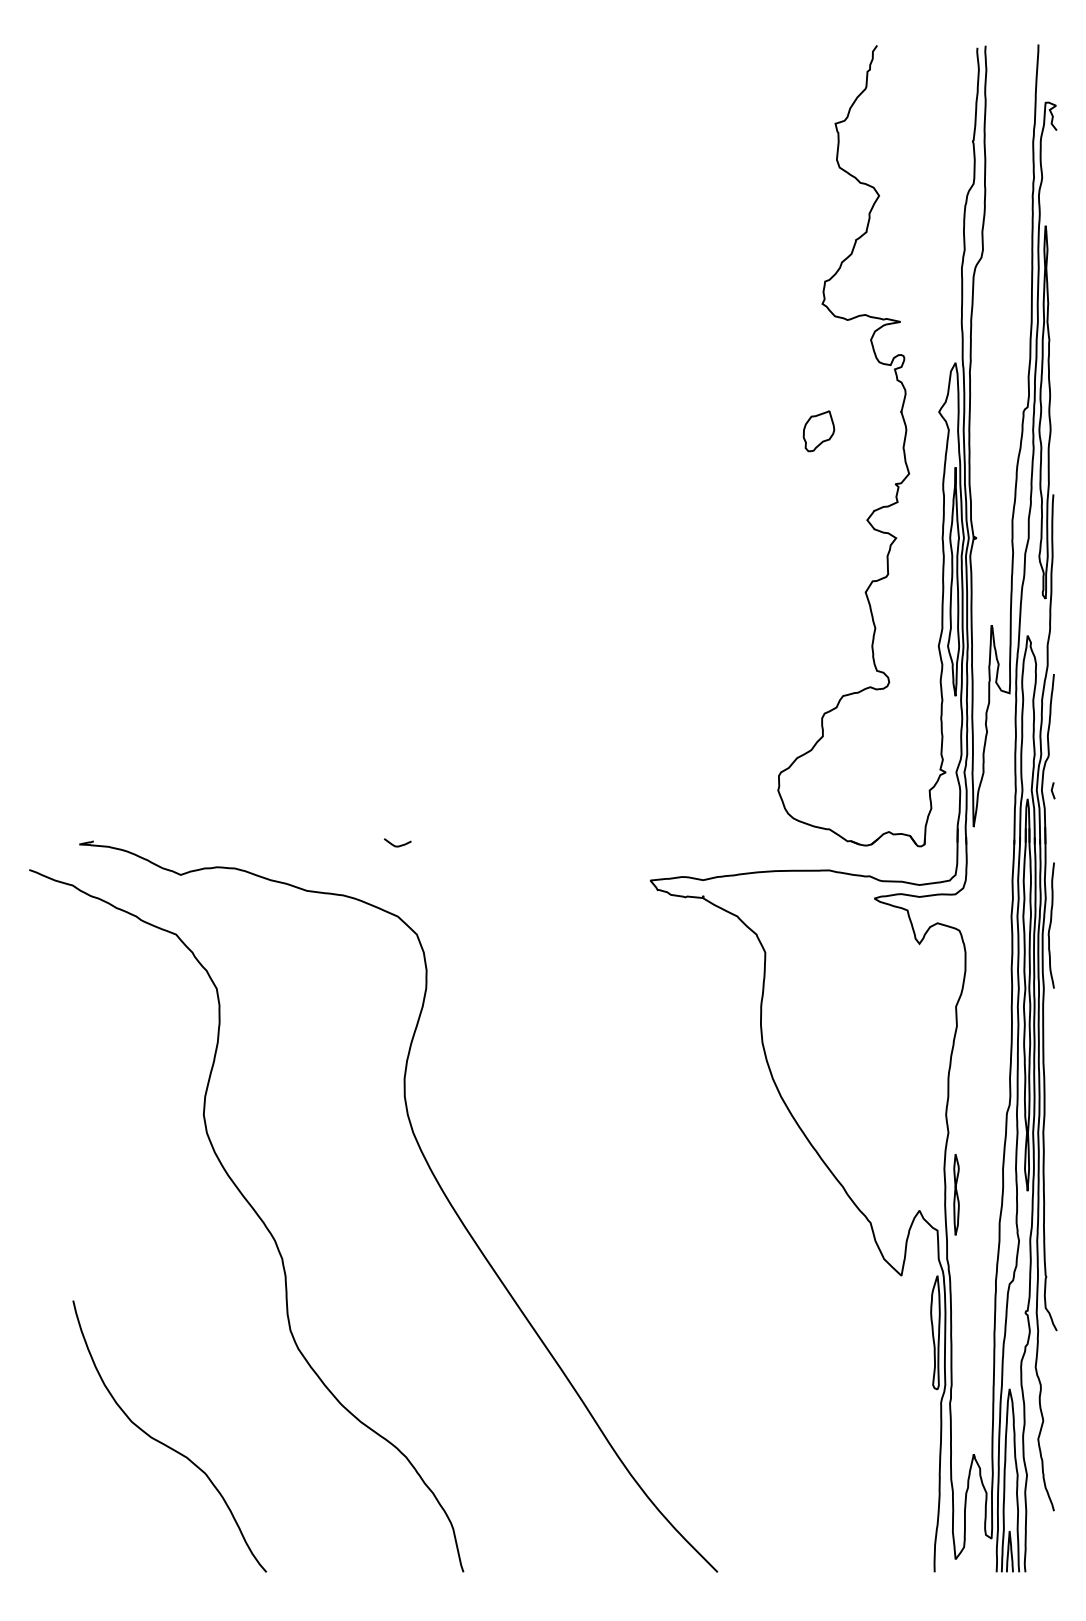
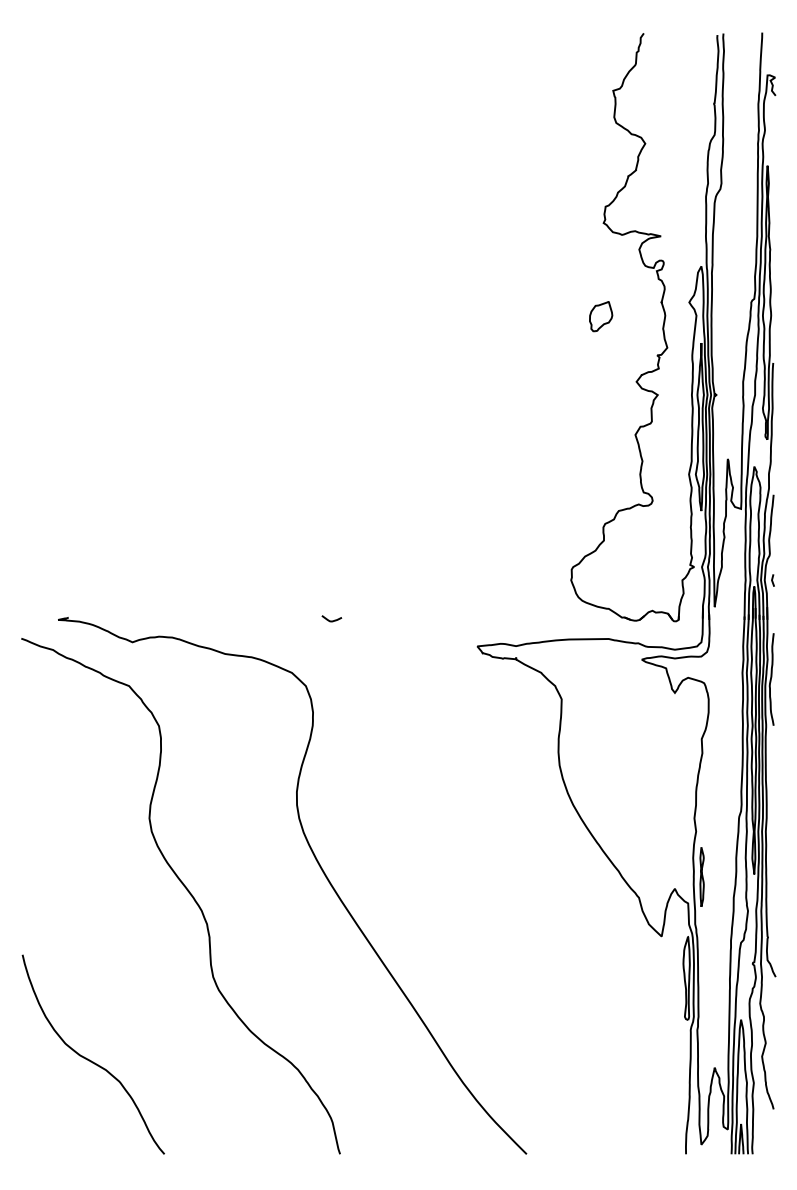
curve: (397, 845) -> (331, 620), moved
curve: (162, 1441) -> (88, 1058), moved

